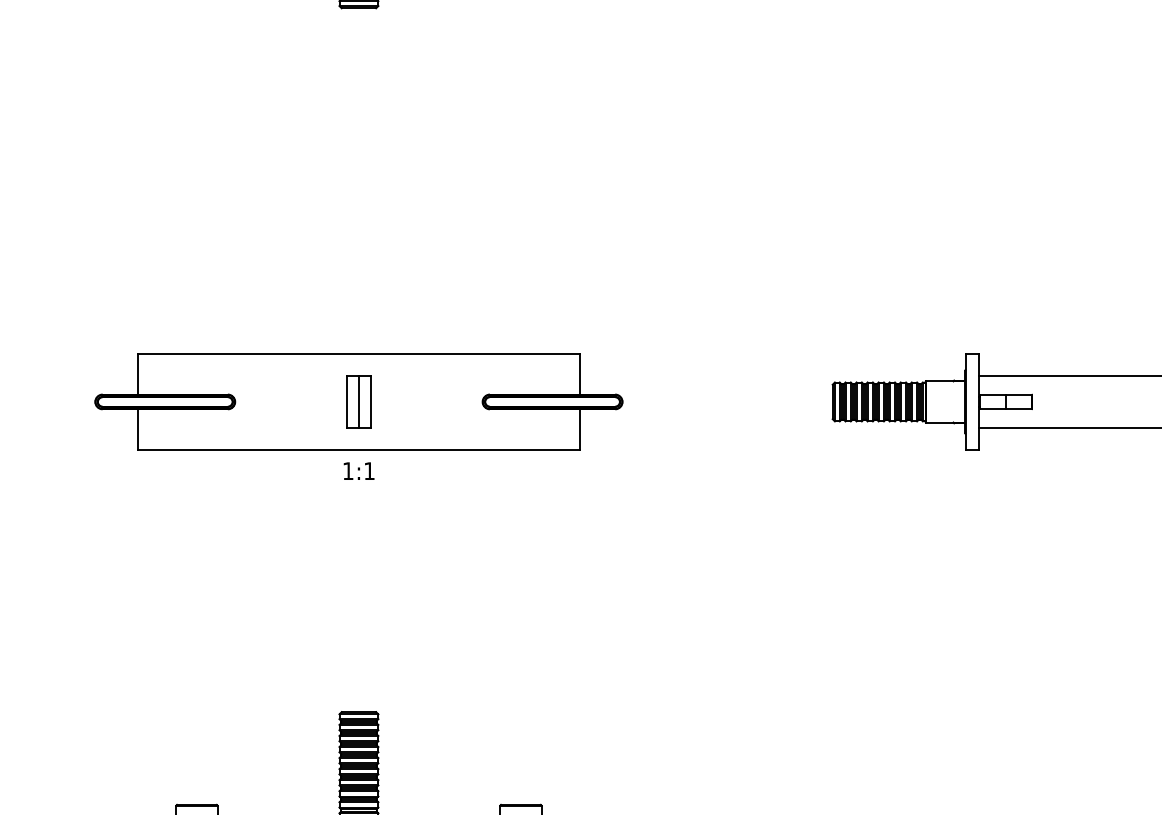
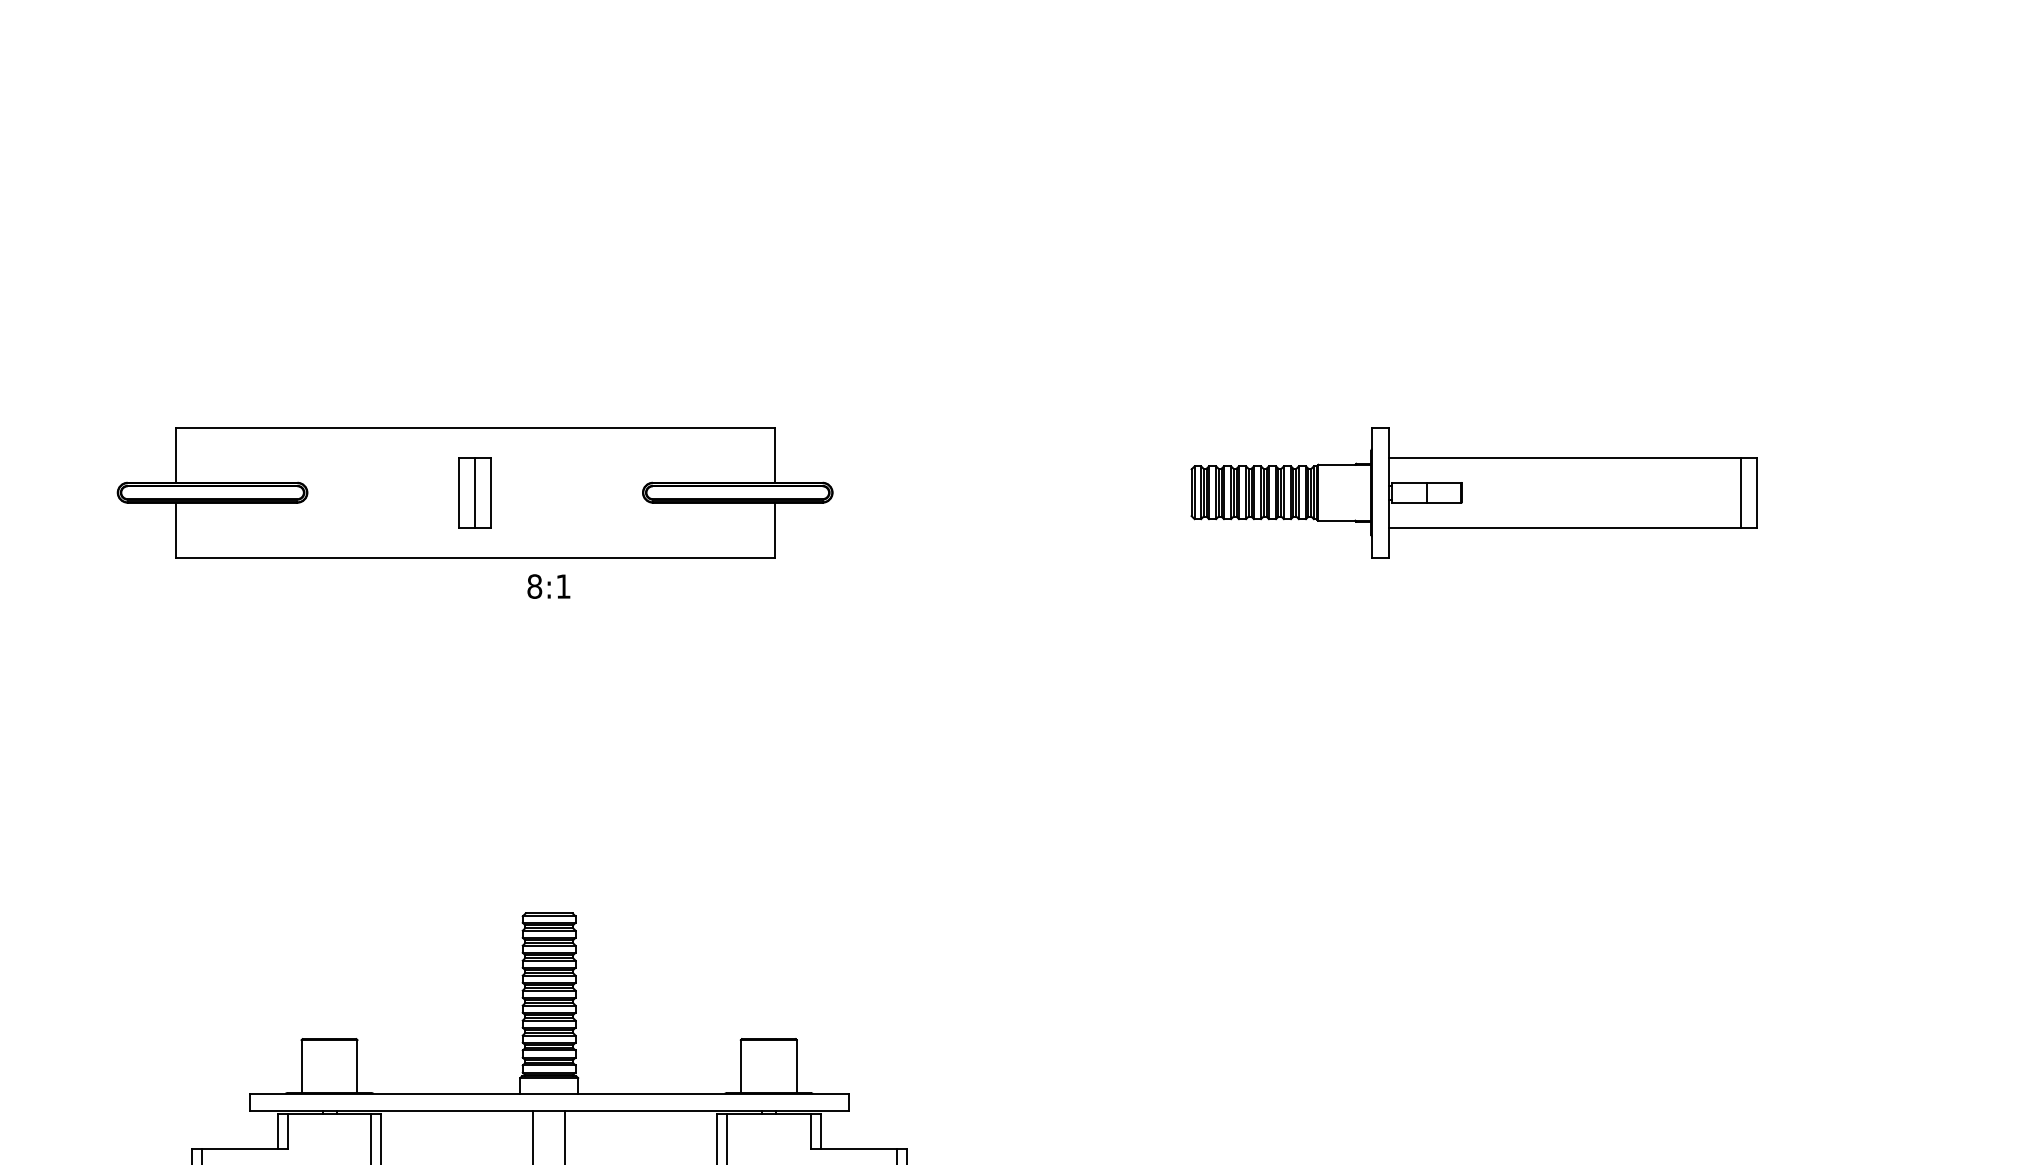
part: (358, 401) -> (474, 492), moved
text: (348, 471) -> (534, 586), 1:1 -> 8:1

